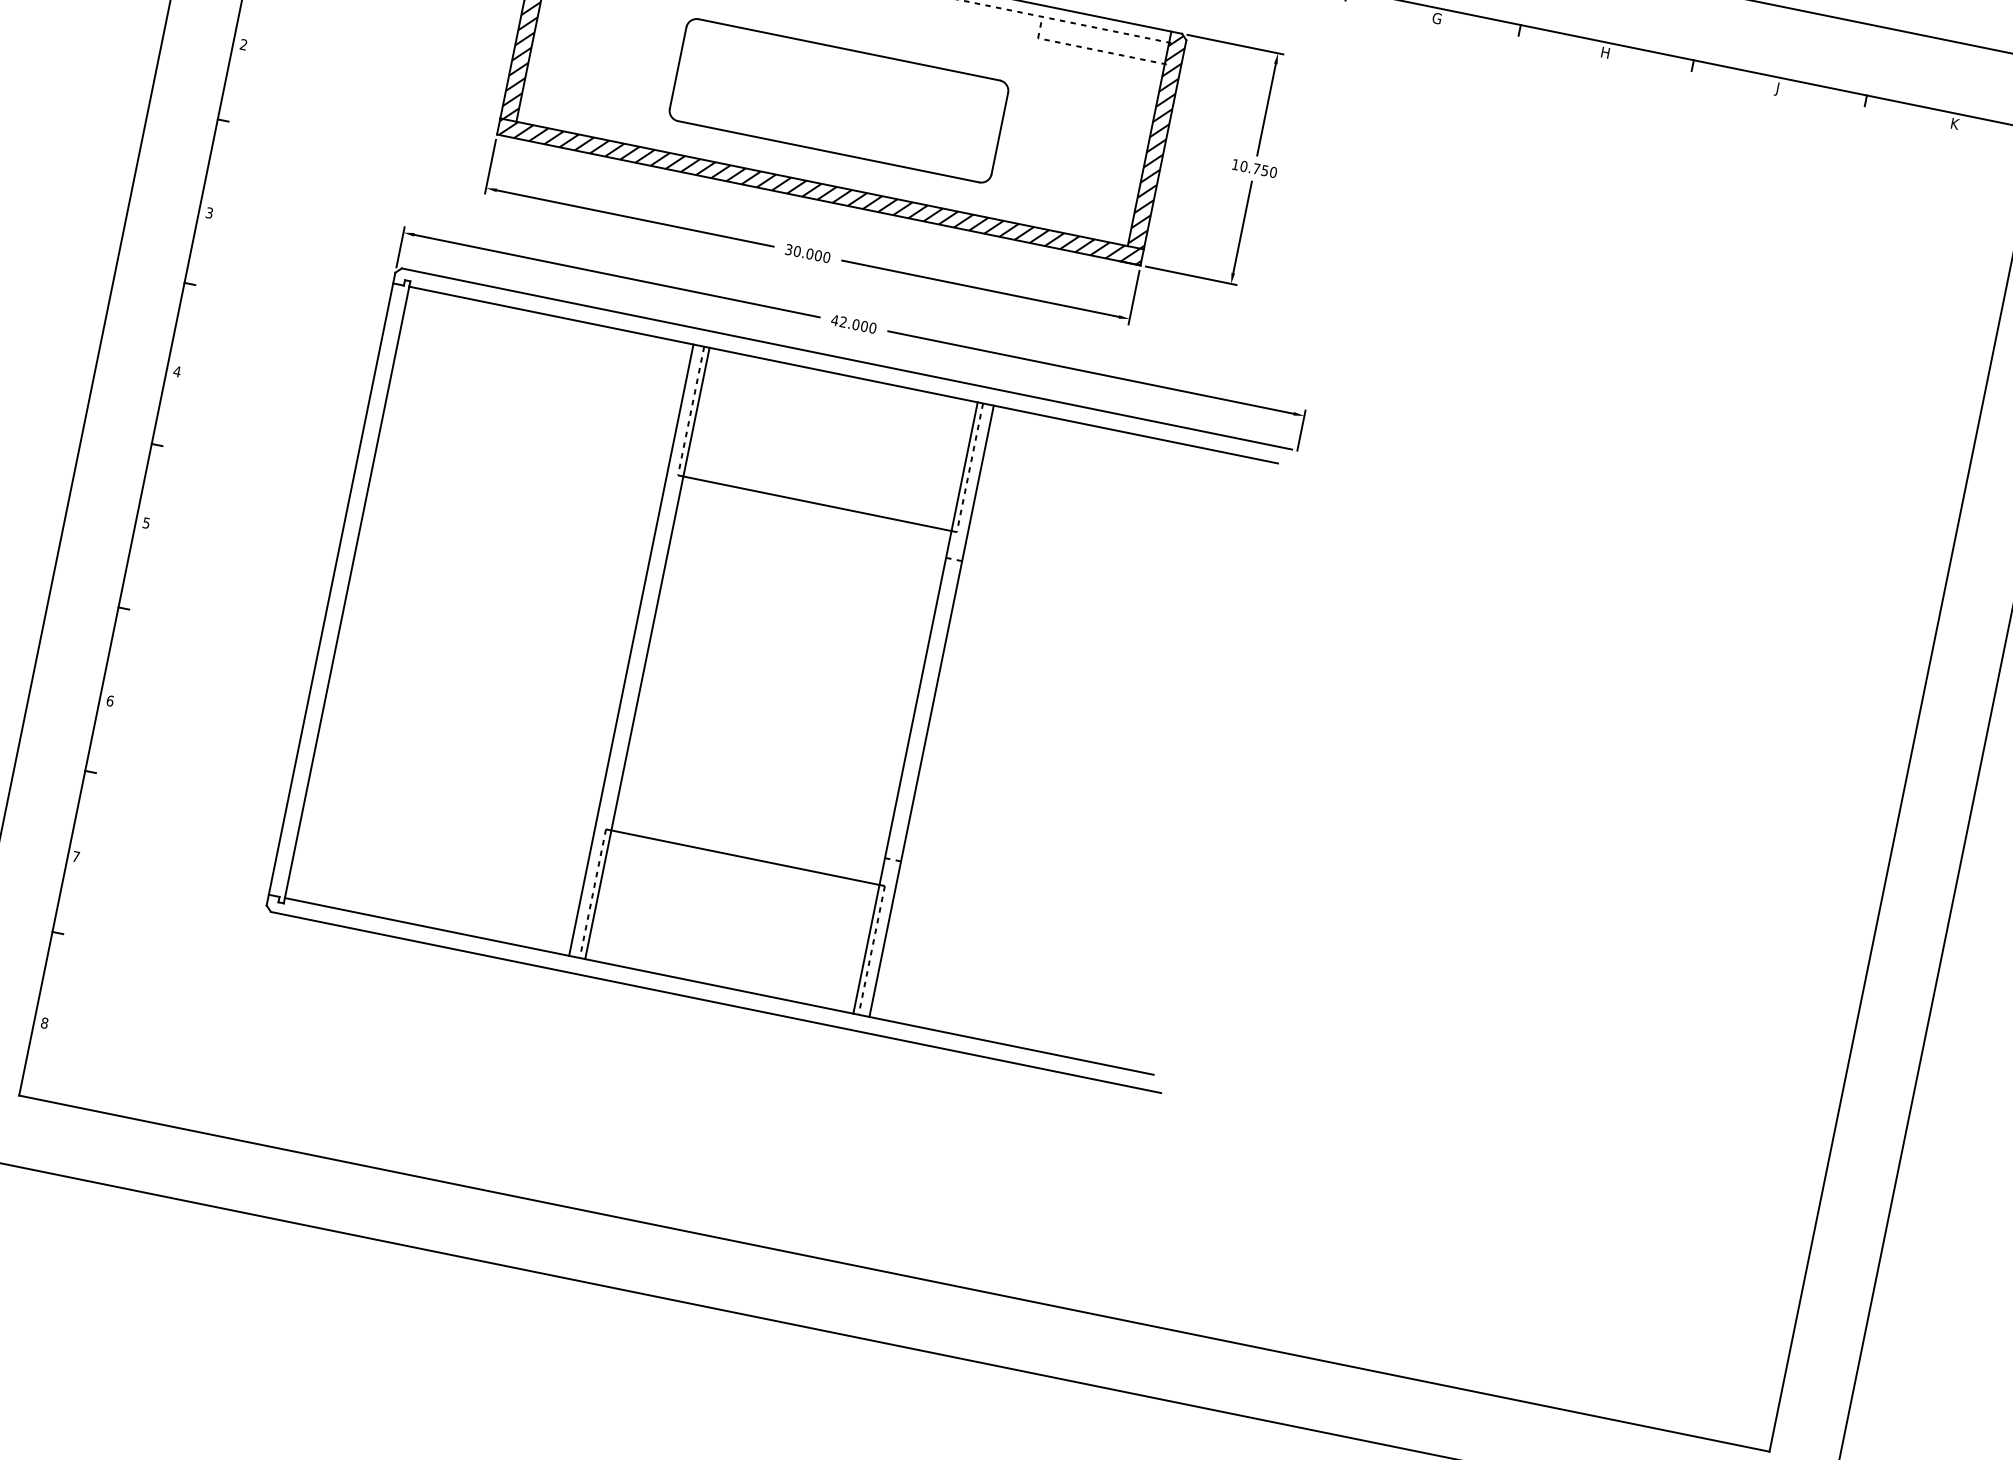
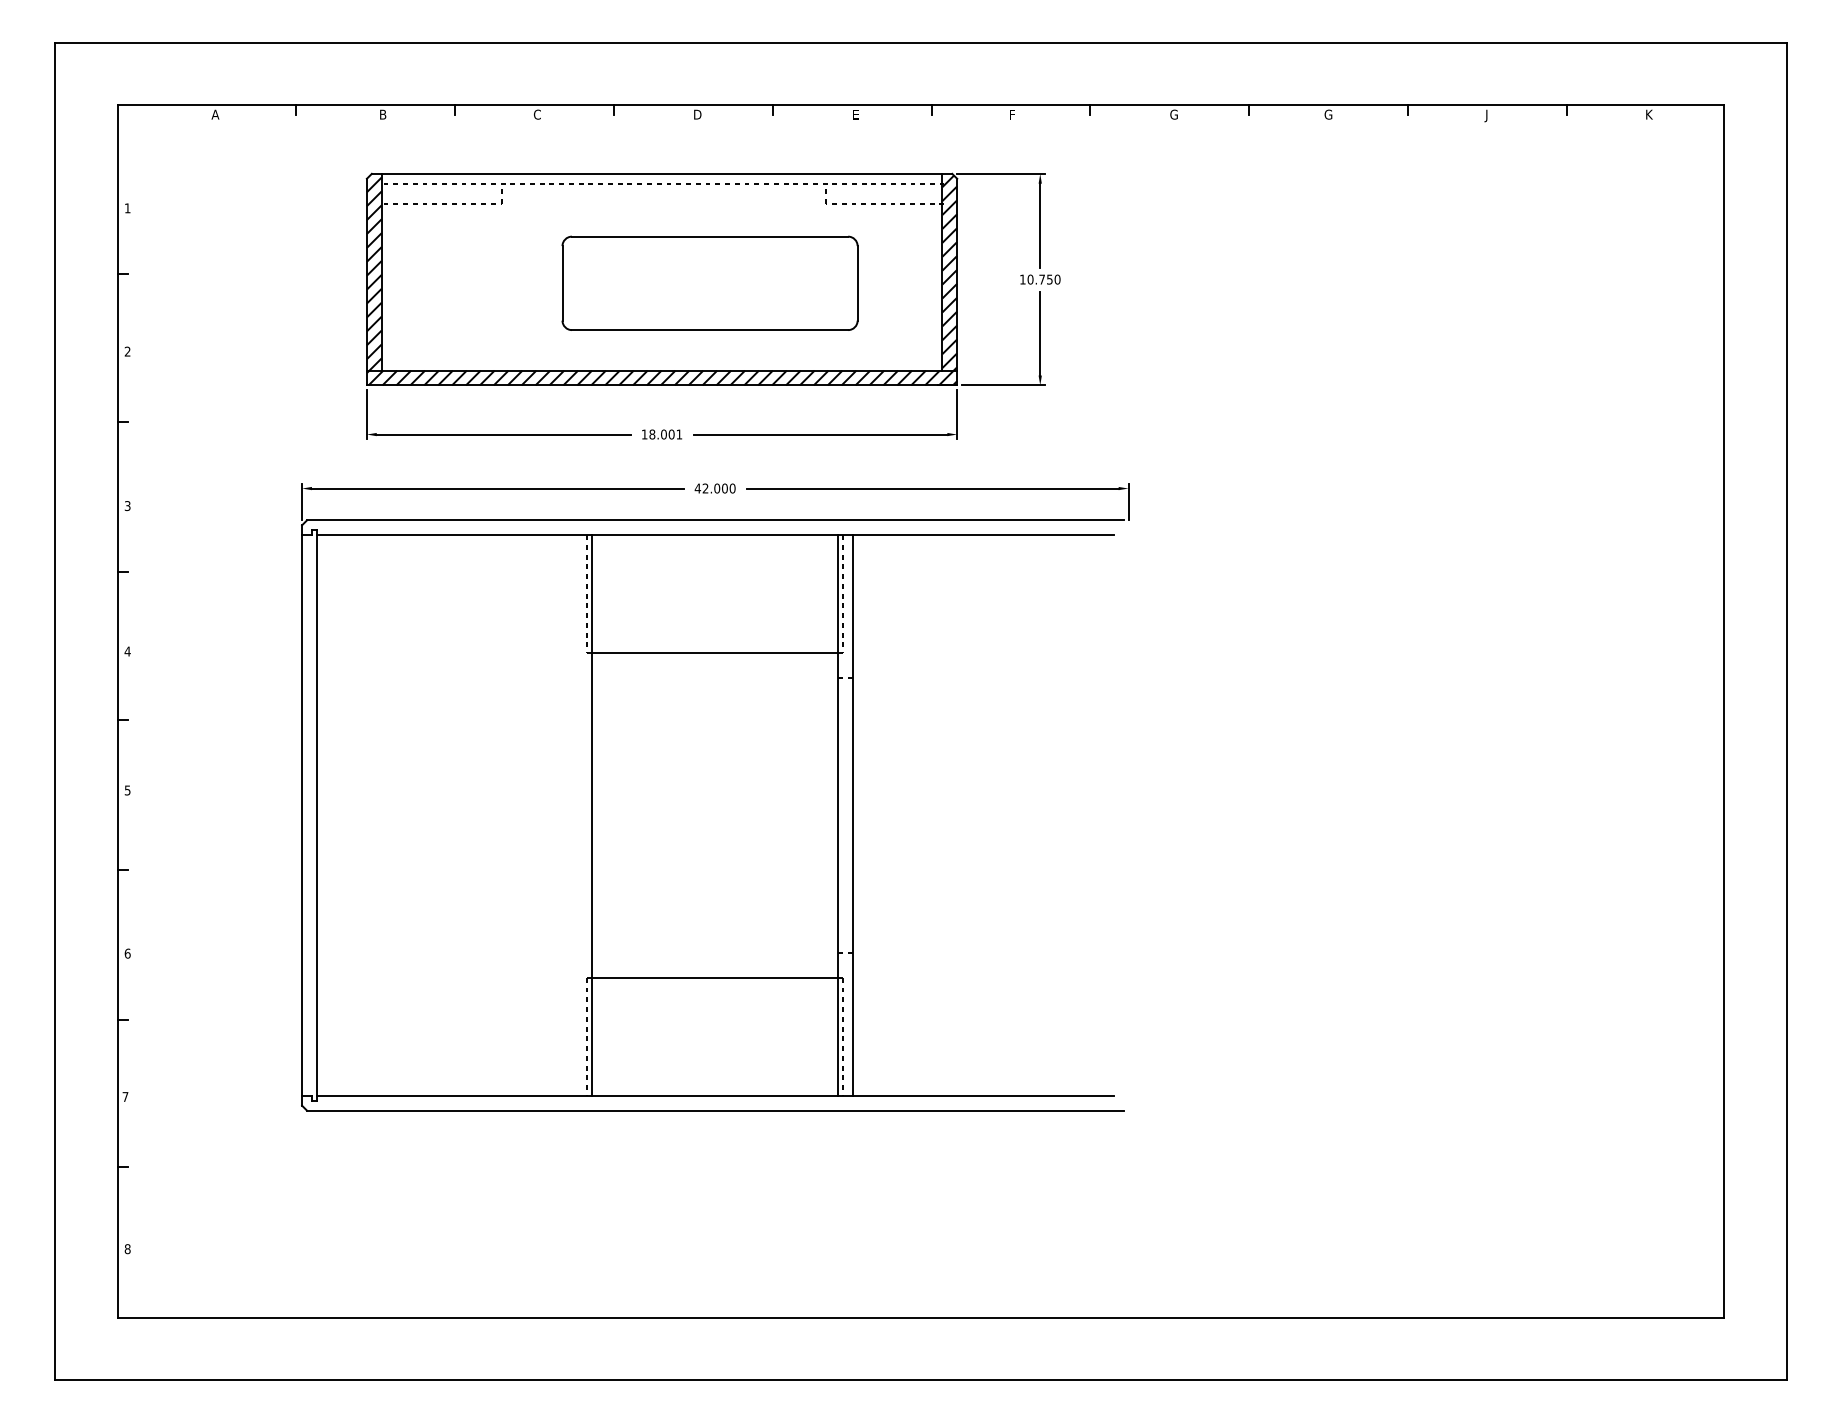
text: (1605, 52) -> (1328, 114), H -> G
part: (838, 99) -> (709, 282), moved
text: (807, 253) -> (661, 434), 30.000 -> 18.001
line: (631, 650) -> (577, 815), removed

